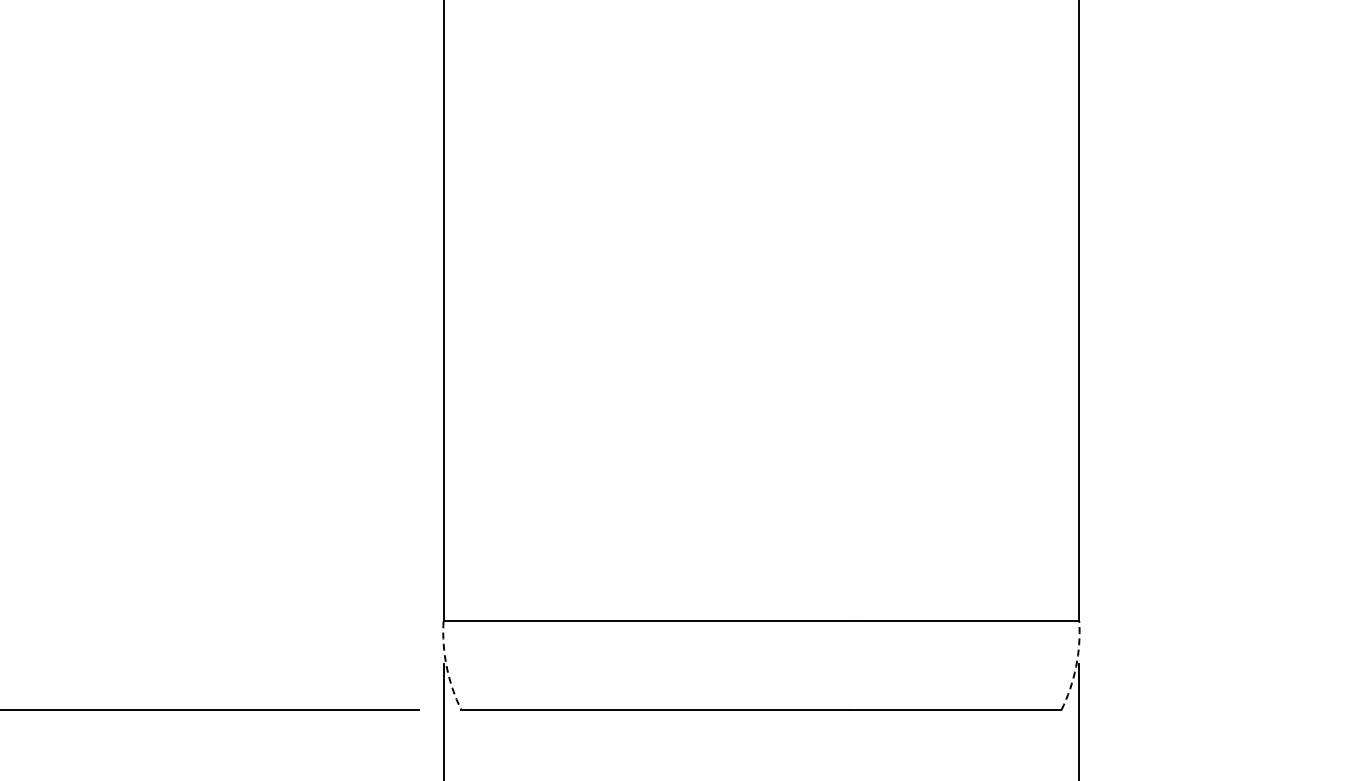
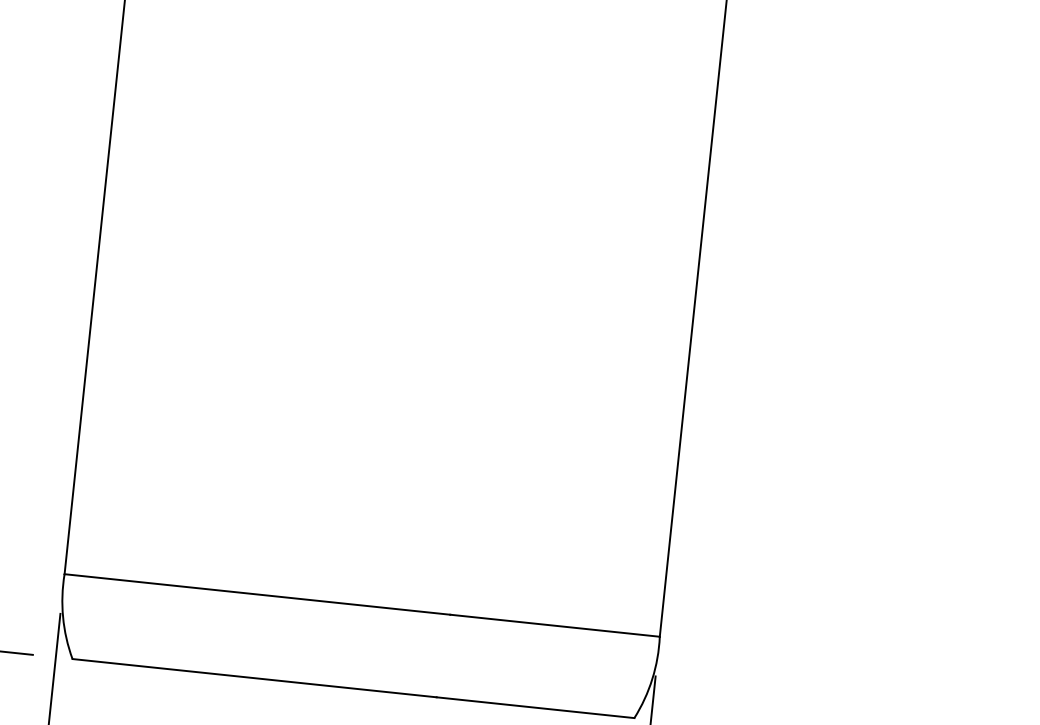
arc: (446, 666) -> (62, 616), dashed -> solid
arc: (1076, 666) -> (652, 678), dashed -> solid

